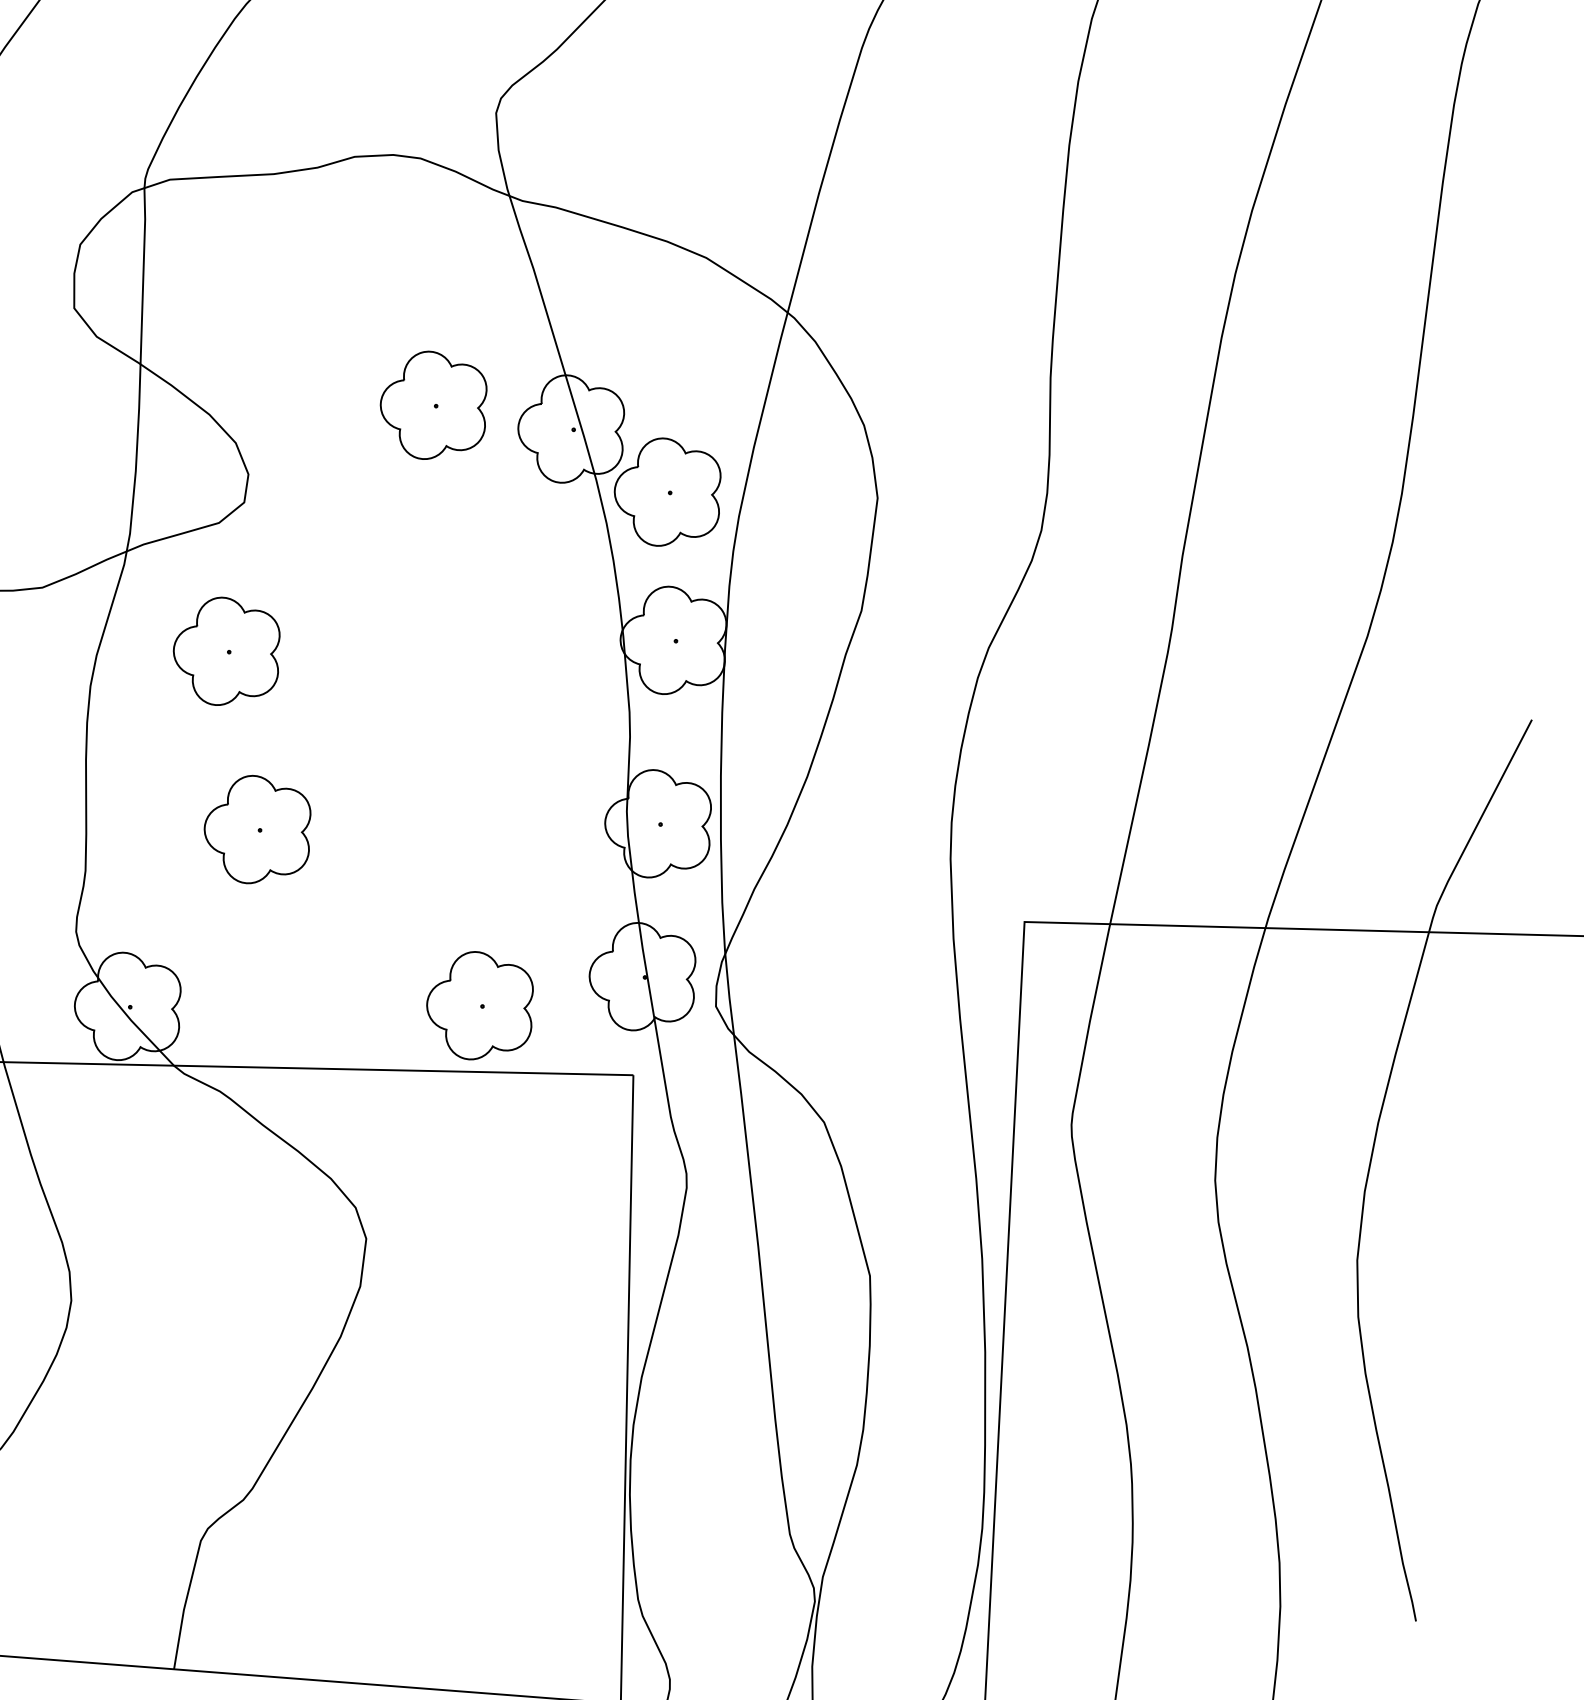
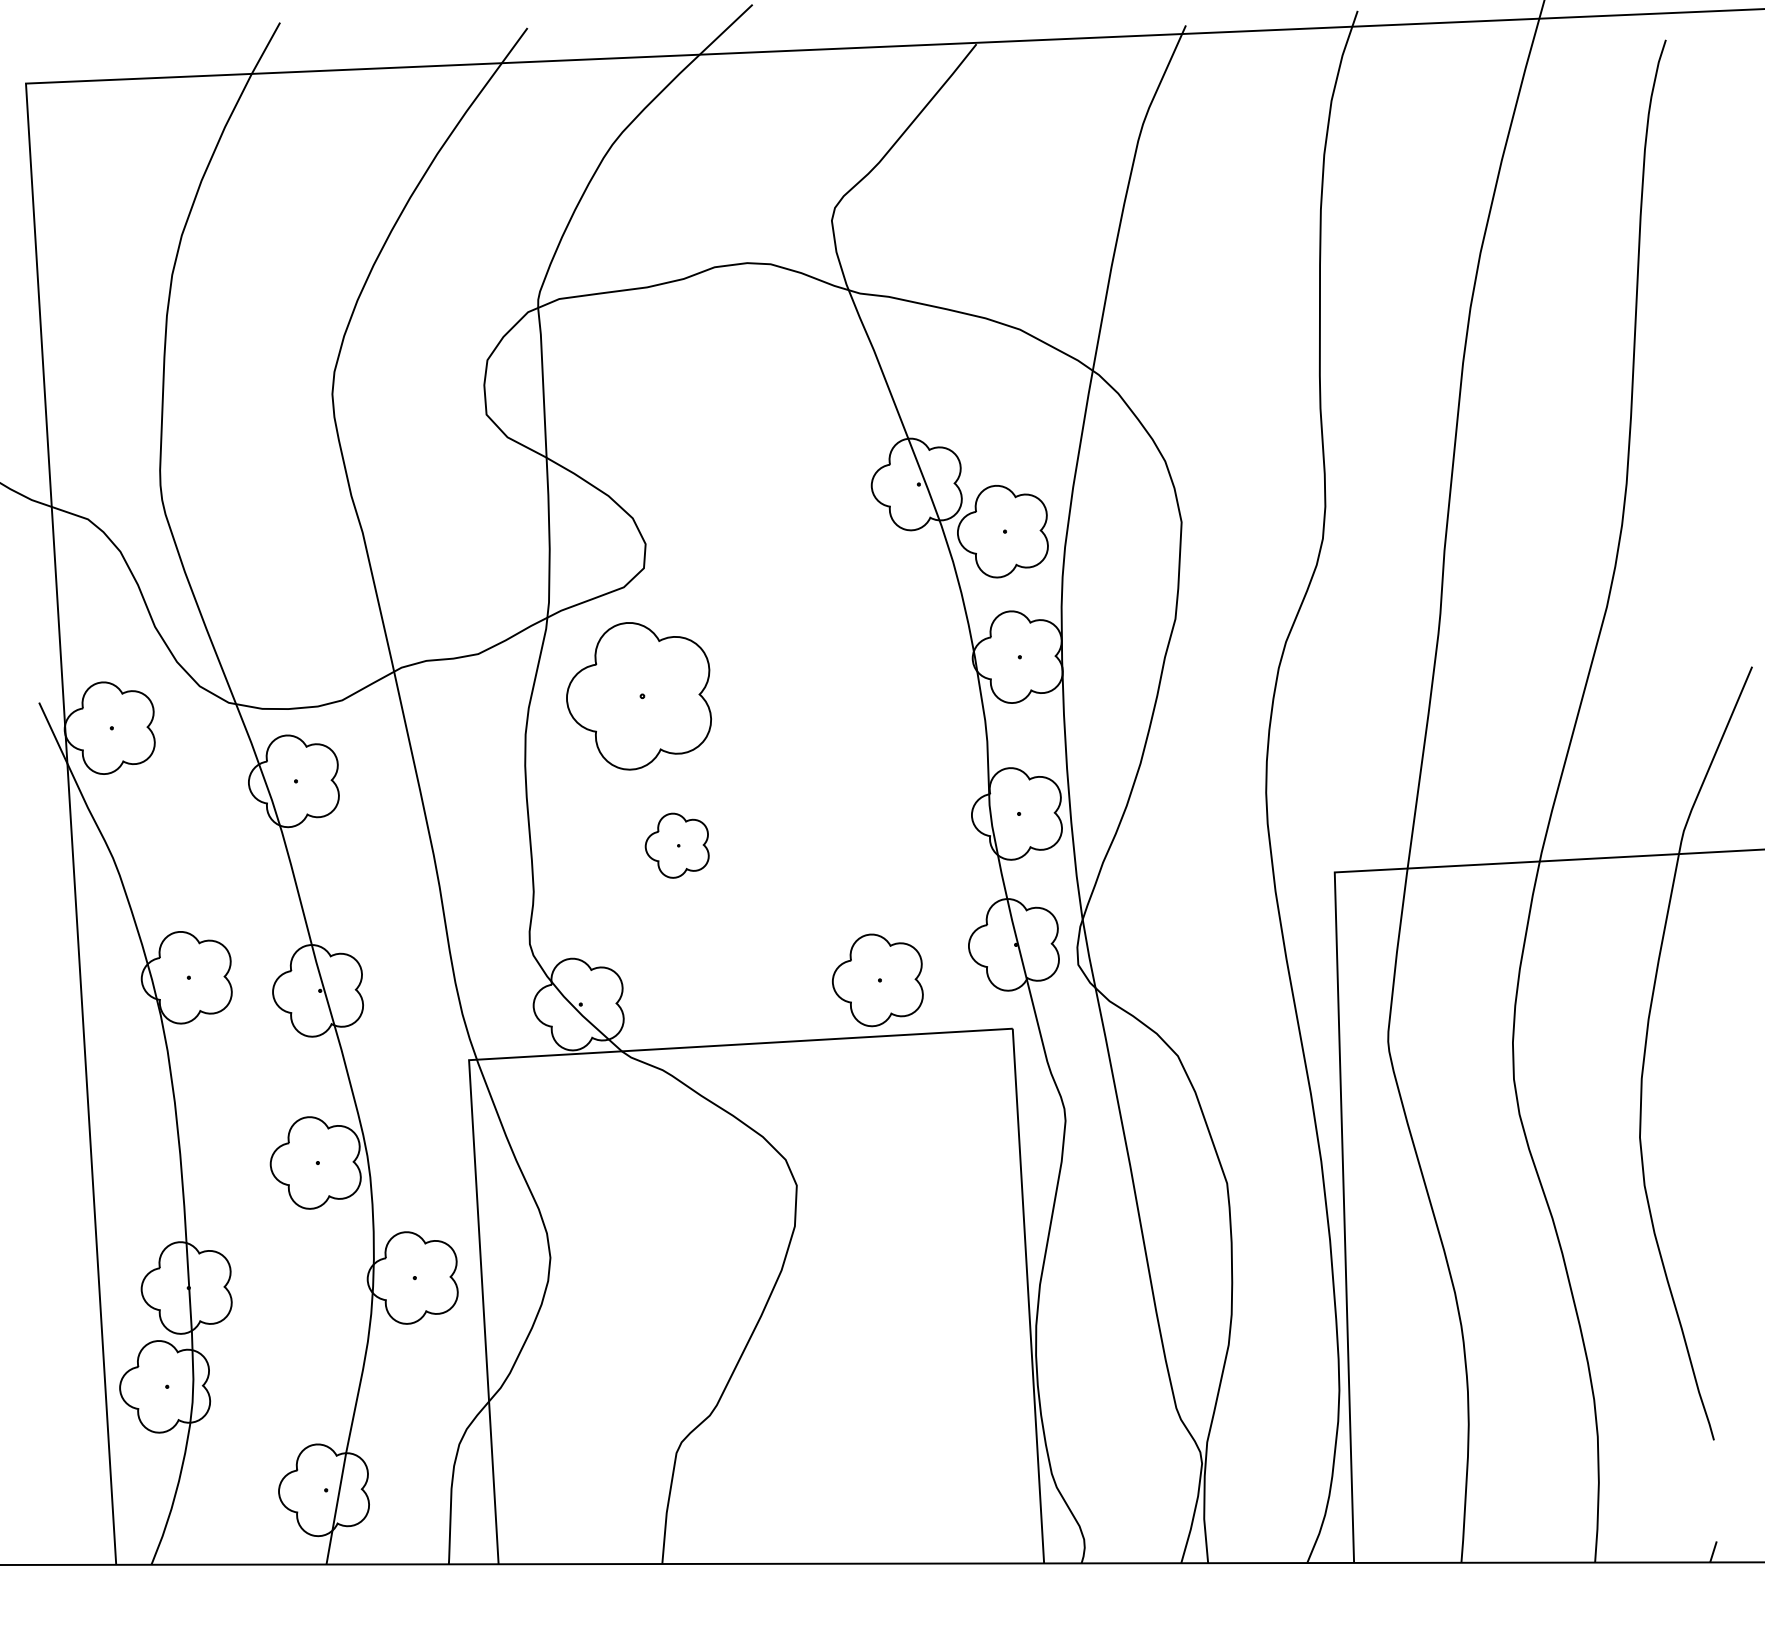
part: (433, 405) -> (798, 473), removed
part: (226, 652) -> (638, 696), size x1.6
part: (257, 829) -> (677, 845), size x0.7

